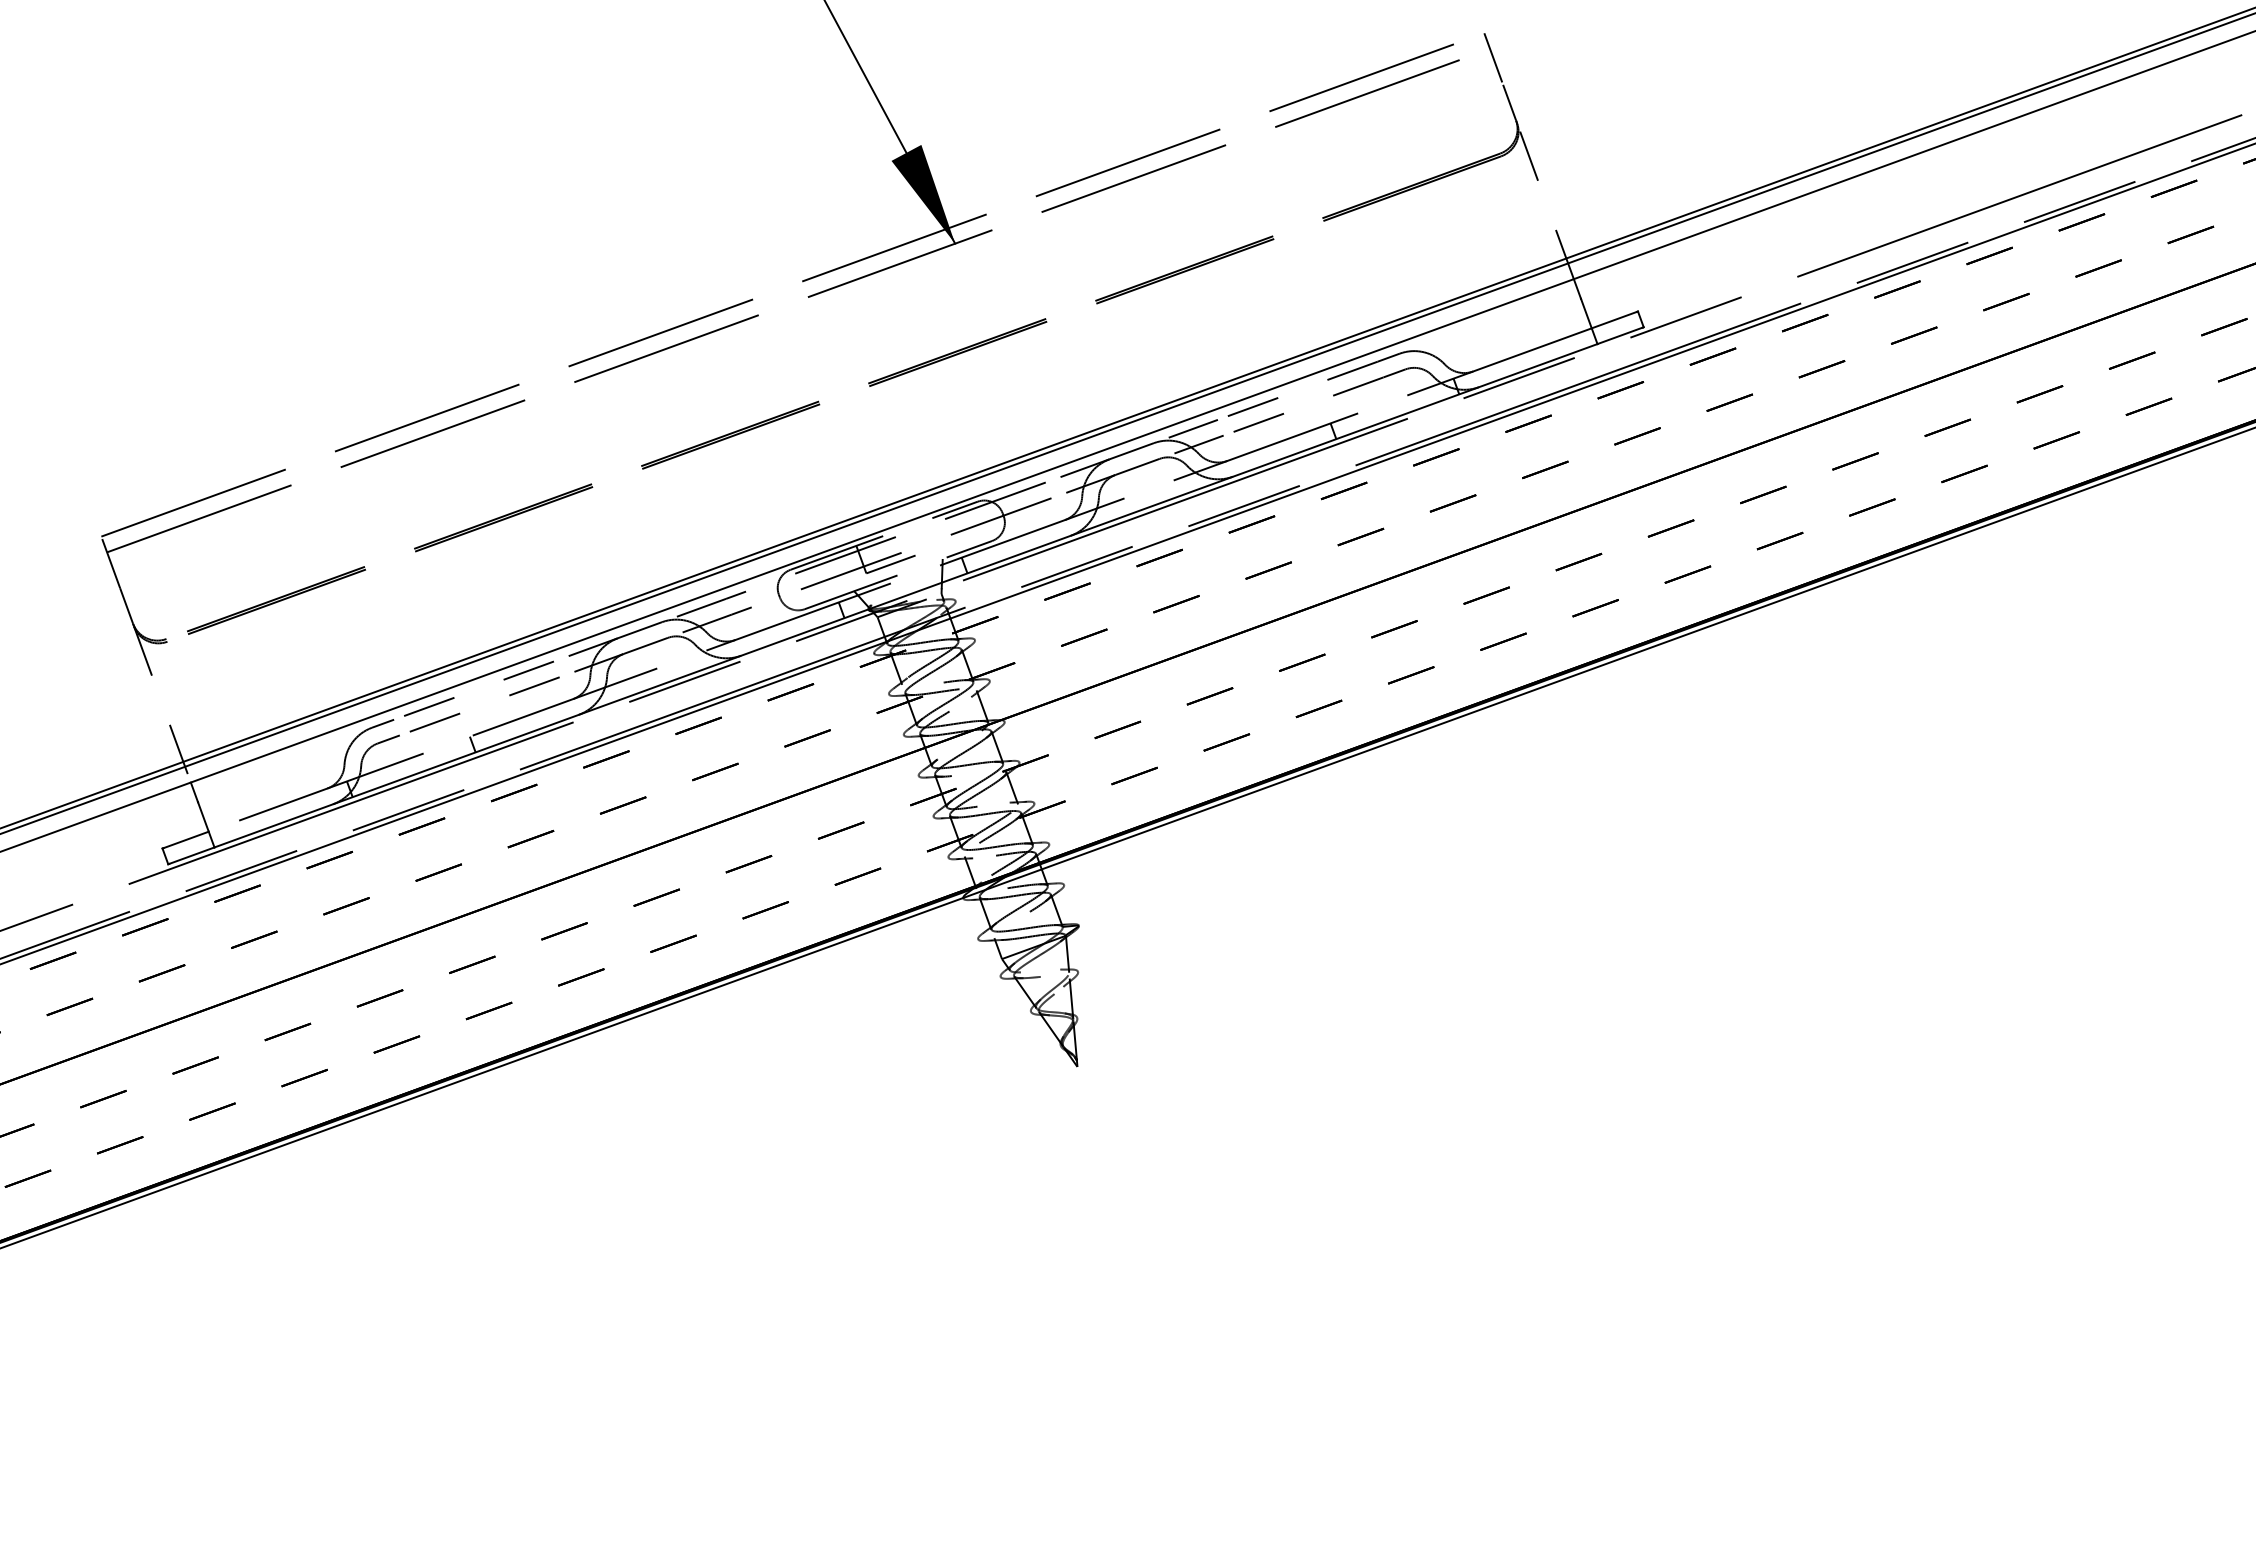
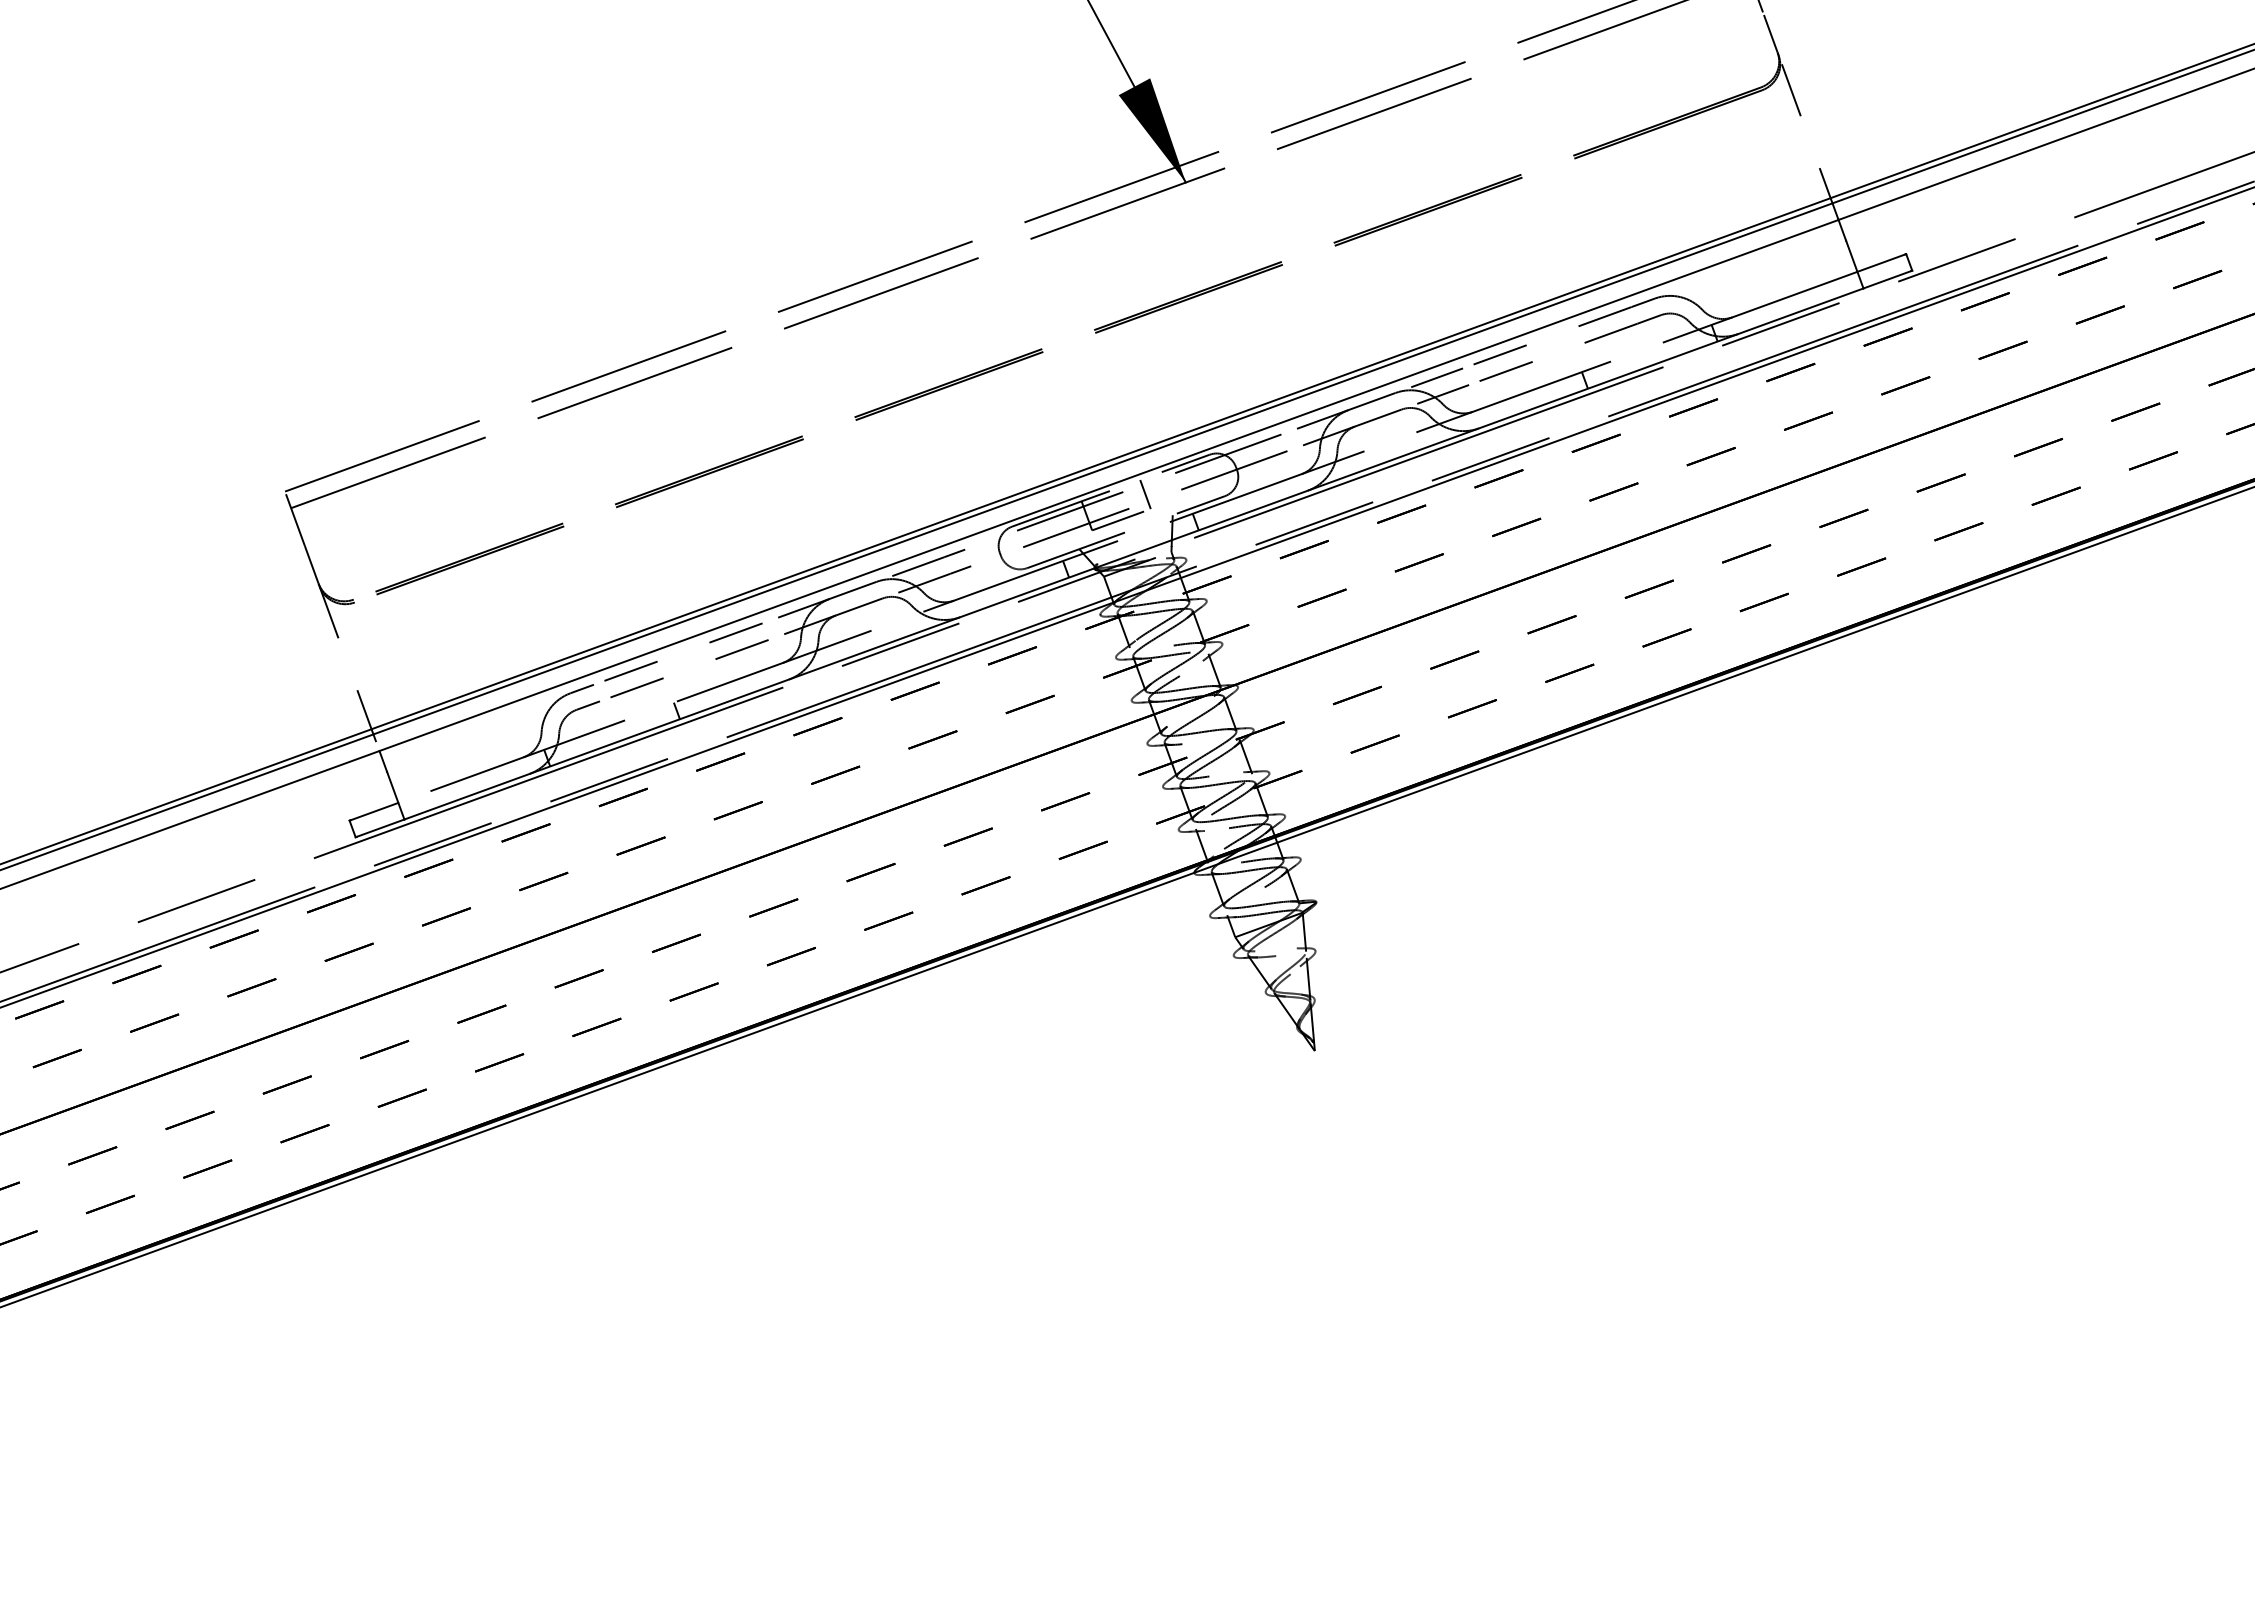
line: (916, 539) -> (1145, 494), added

